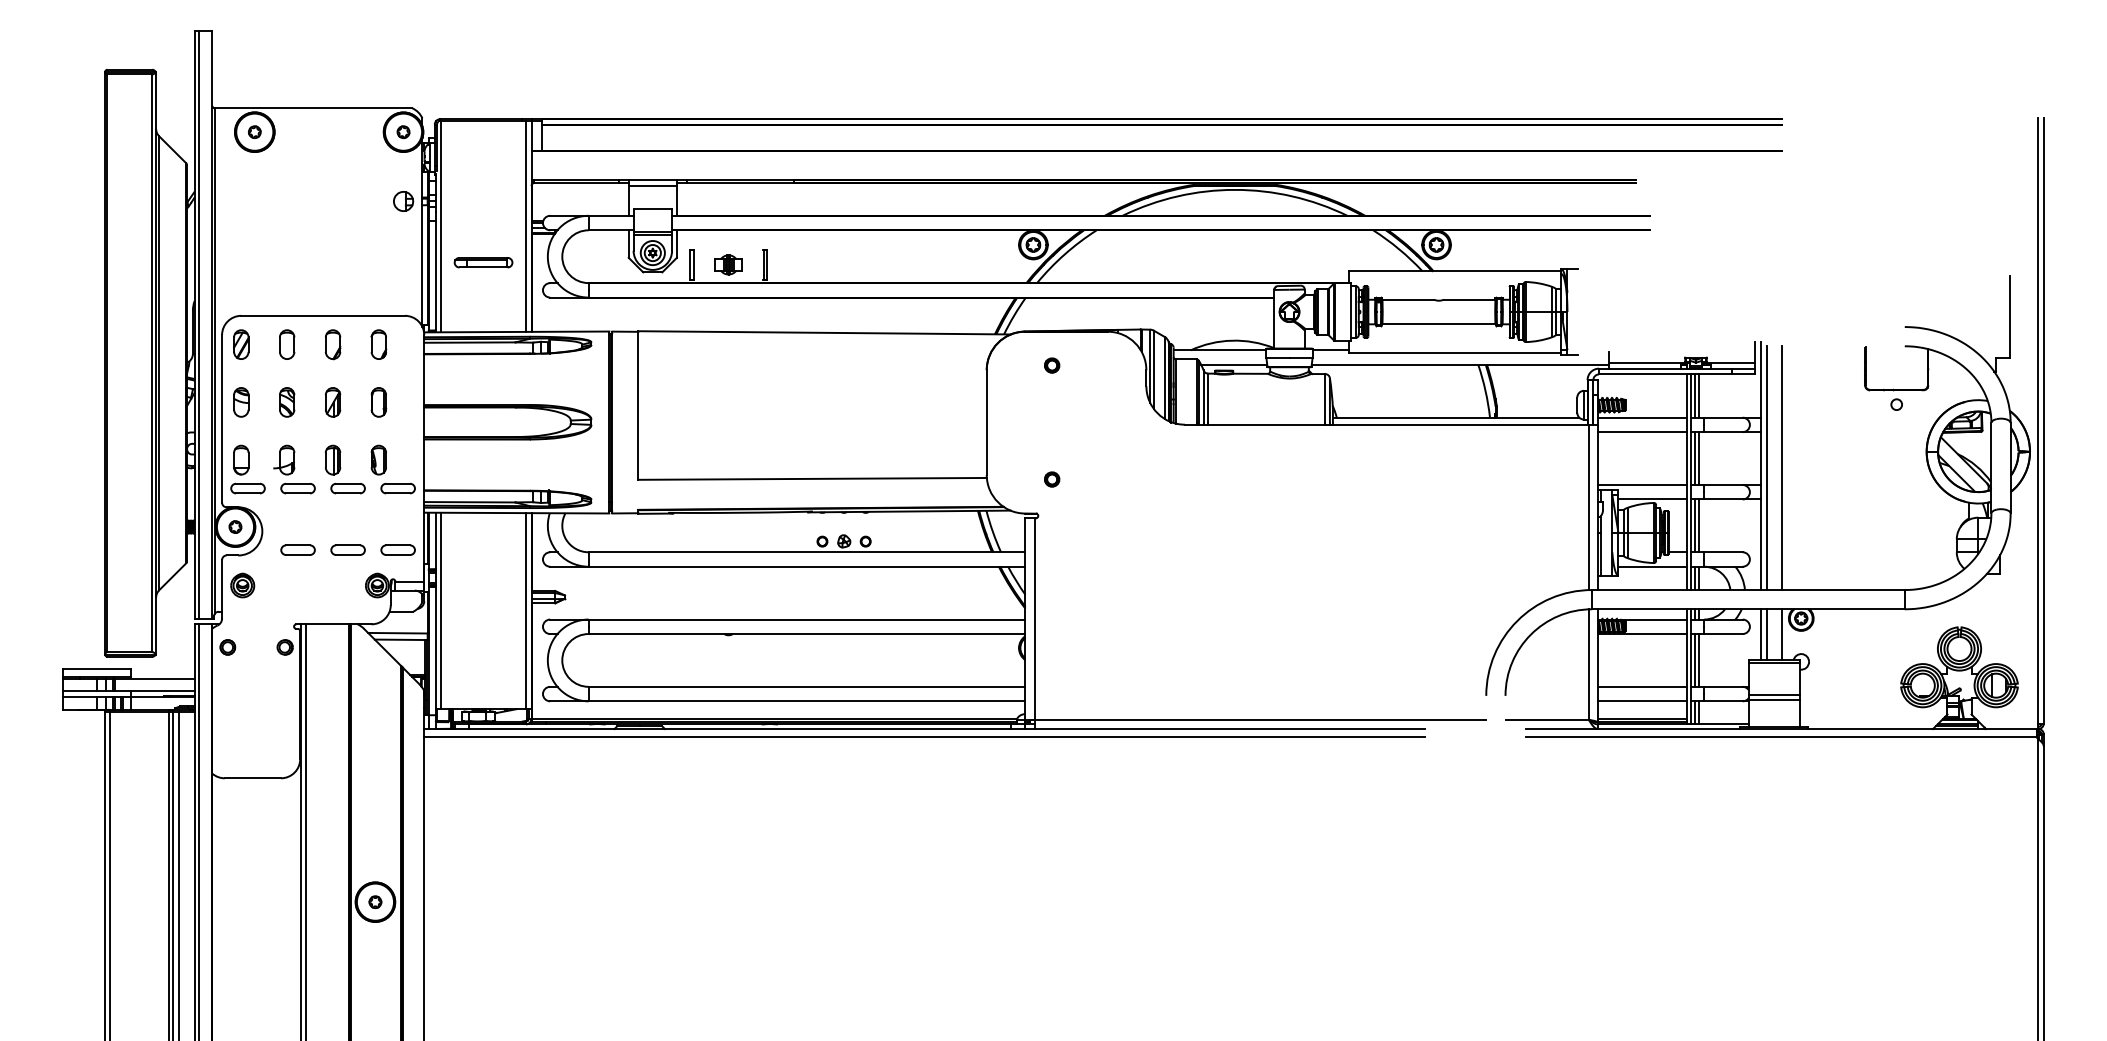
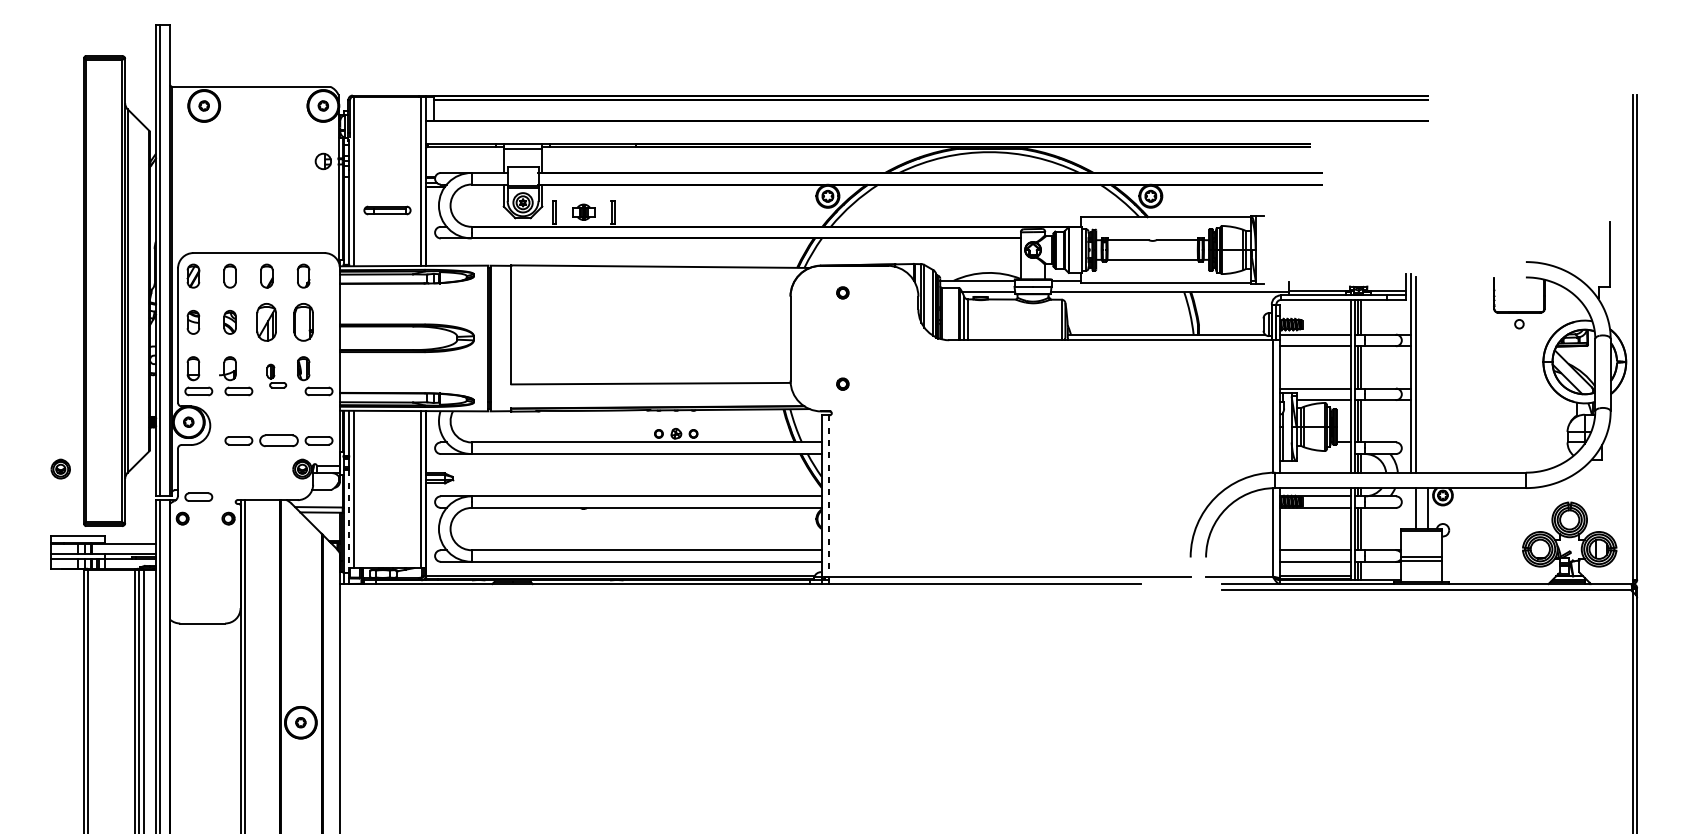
part: (333, 402) -> (267, 322), size x1.6
part: (378, 402) -> (303, 322), size x1.6
line: (1782, 468) -> (1427, 375), removed
part: (345, 469) -> (276, 376), size x0.6
part: (347, 549) -> (278, 440), size x1.4
line: (1652, 566) -> (1323, 453), removed
part: (242, 585) -> (60, 469), moved
line: (1034, 619) -> (828, 496), solid -> dashed
part: (247, 620) -> (198, 497), added
line: (1761, 634) -> (1411, 508), removed
line: (435, 651) -> (348, 521), solid -> dashed
line: (924, 736) -> (740, 590), removed

